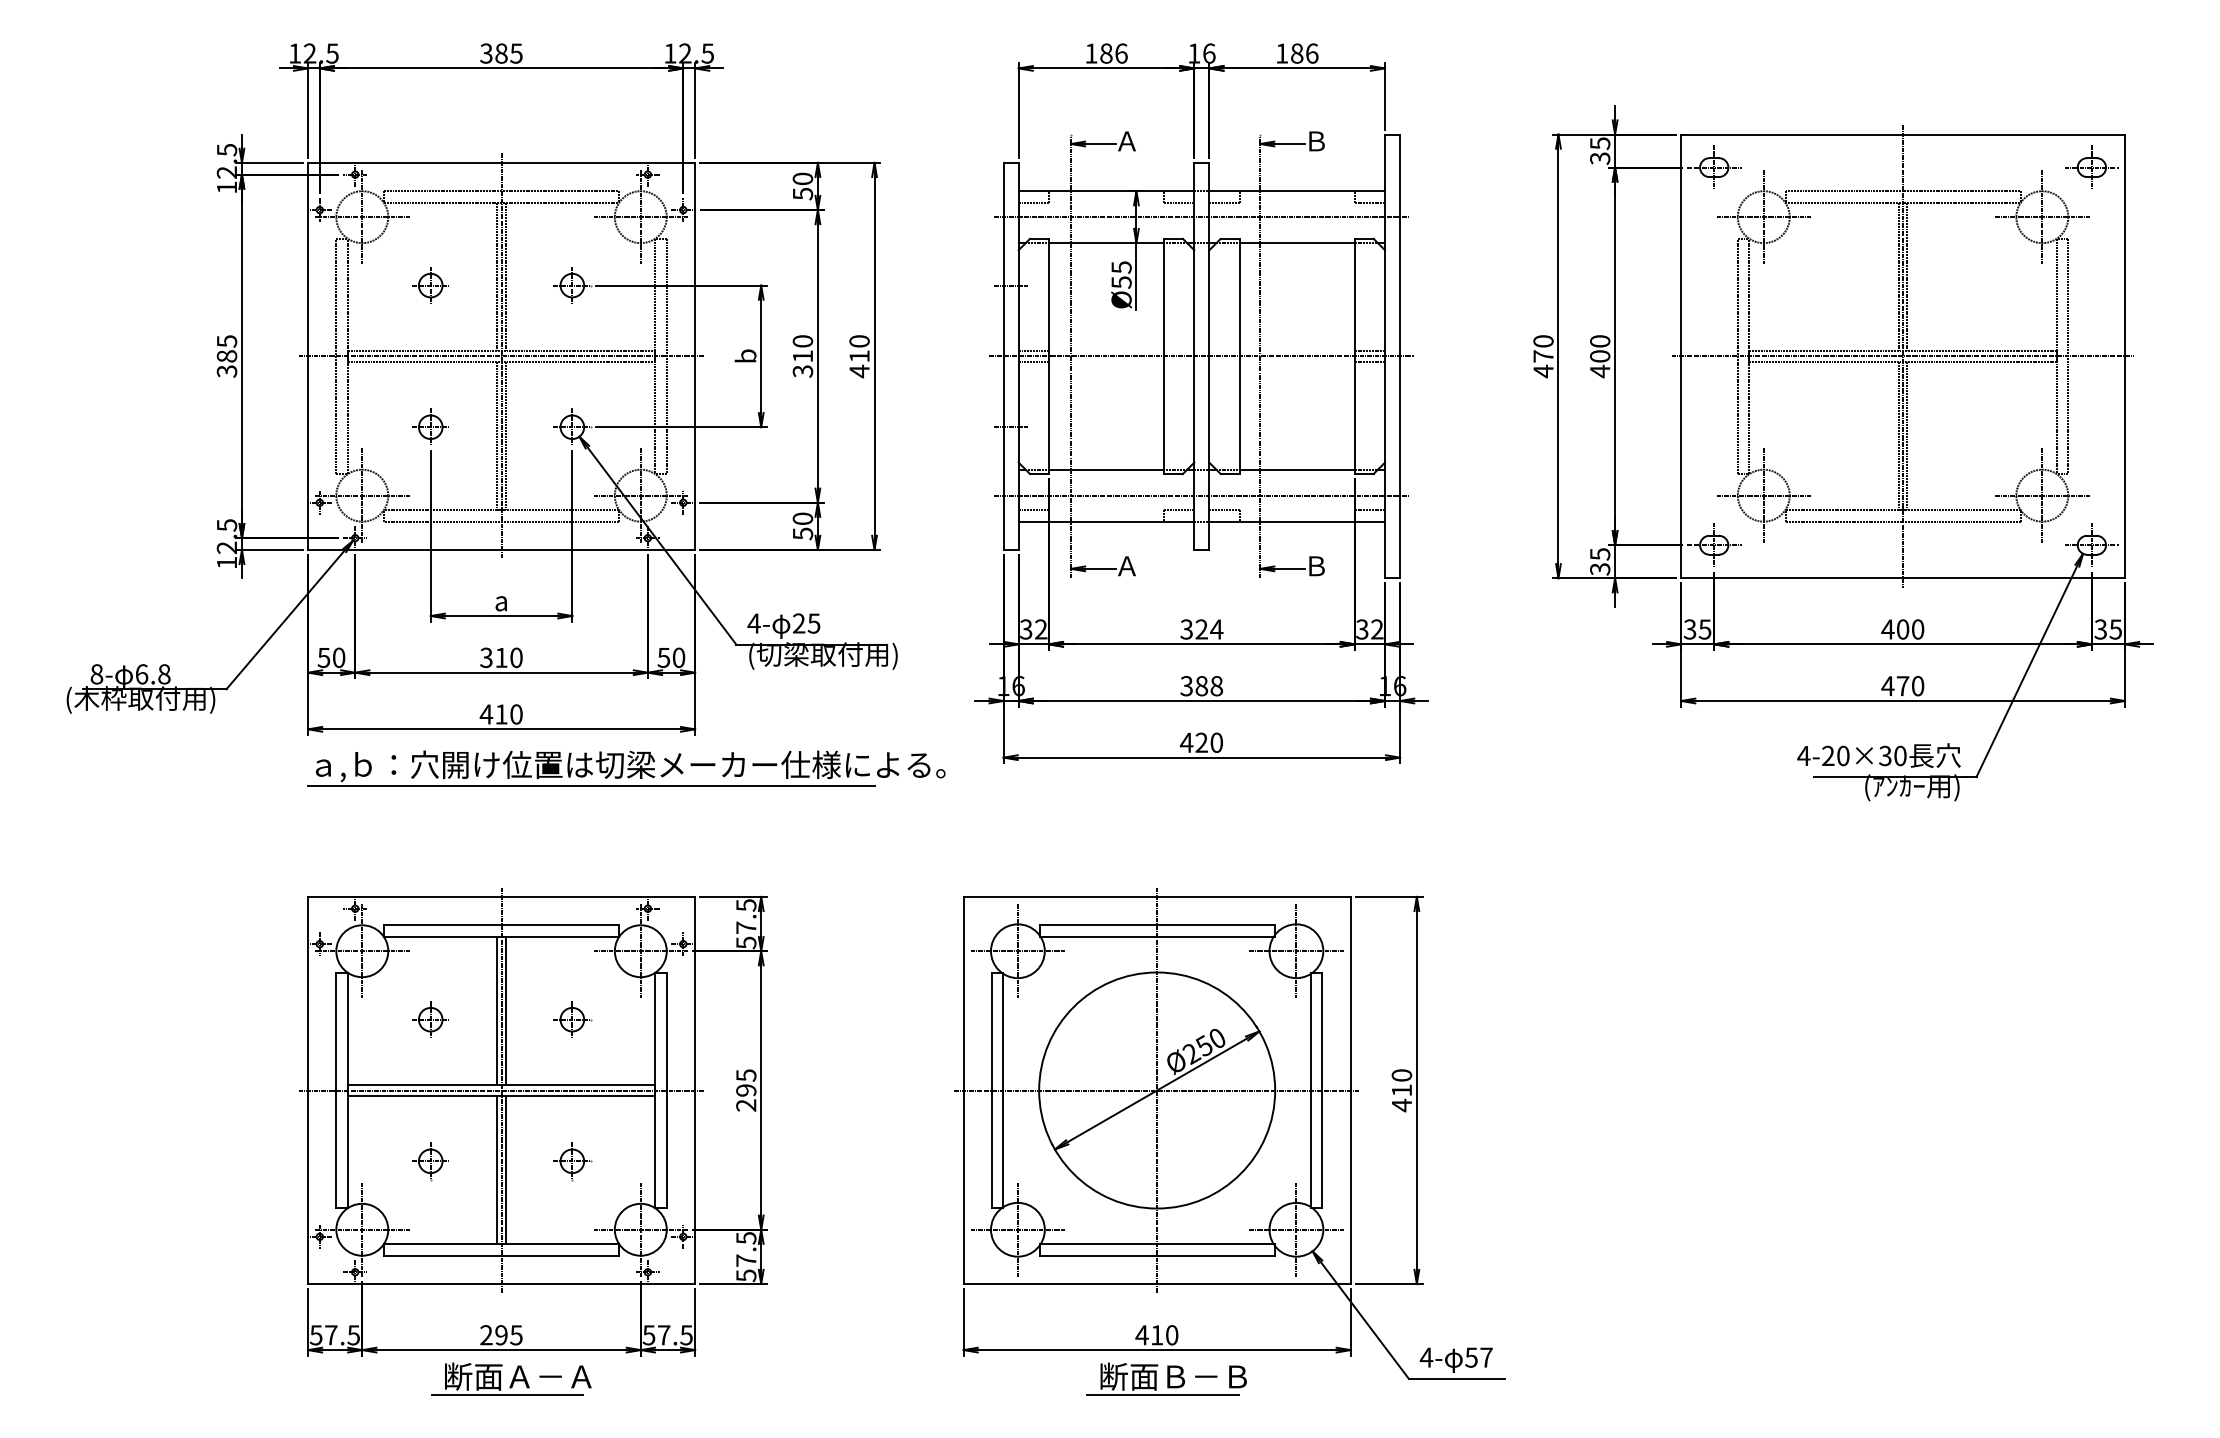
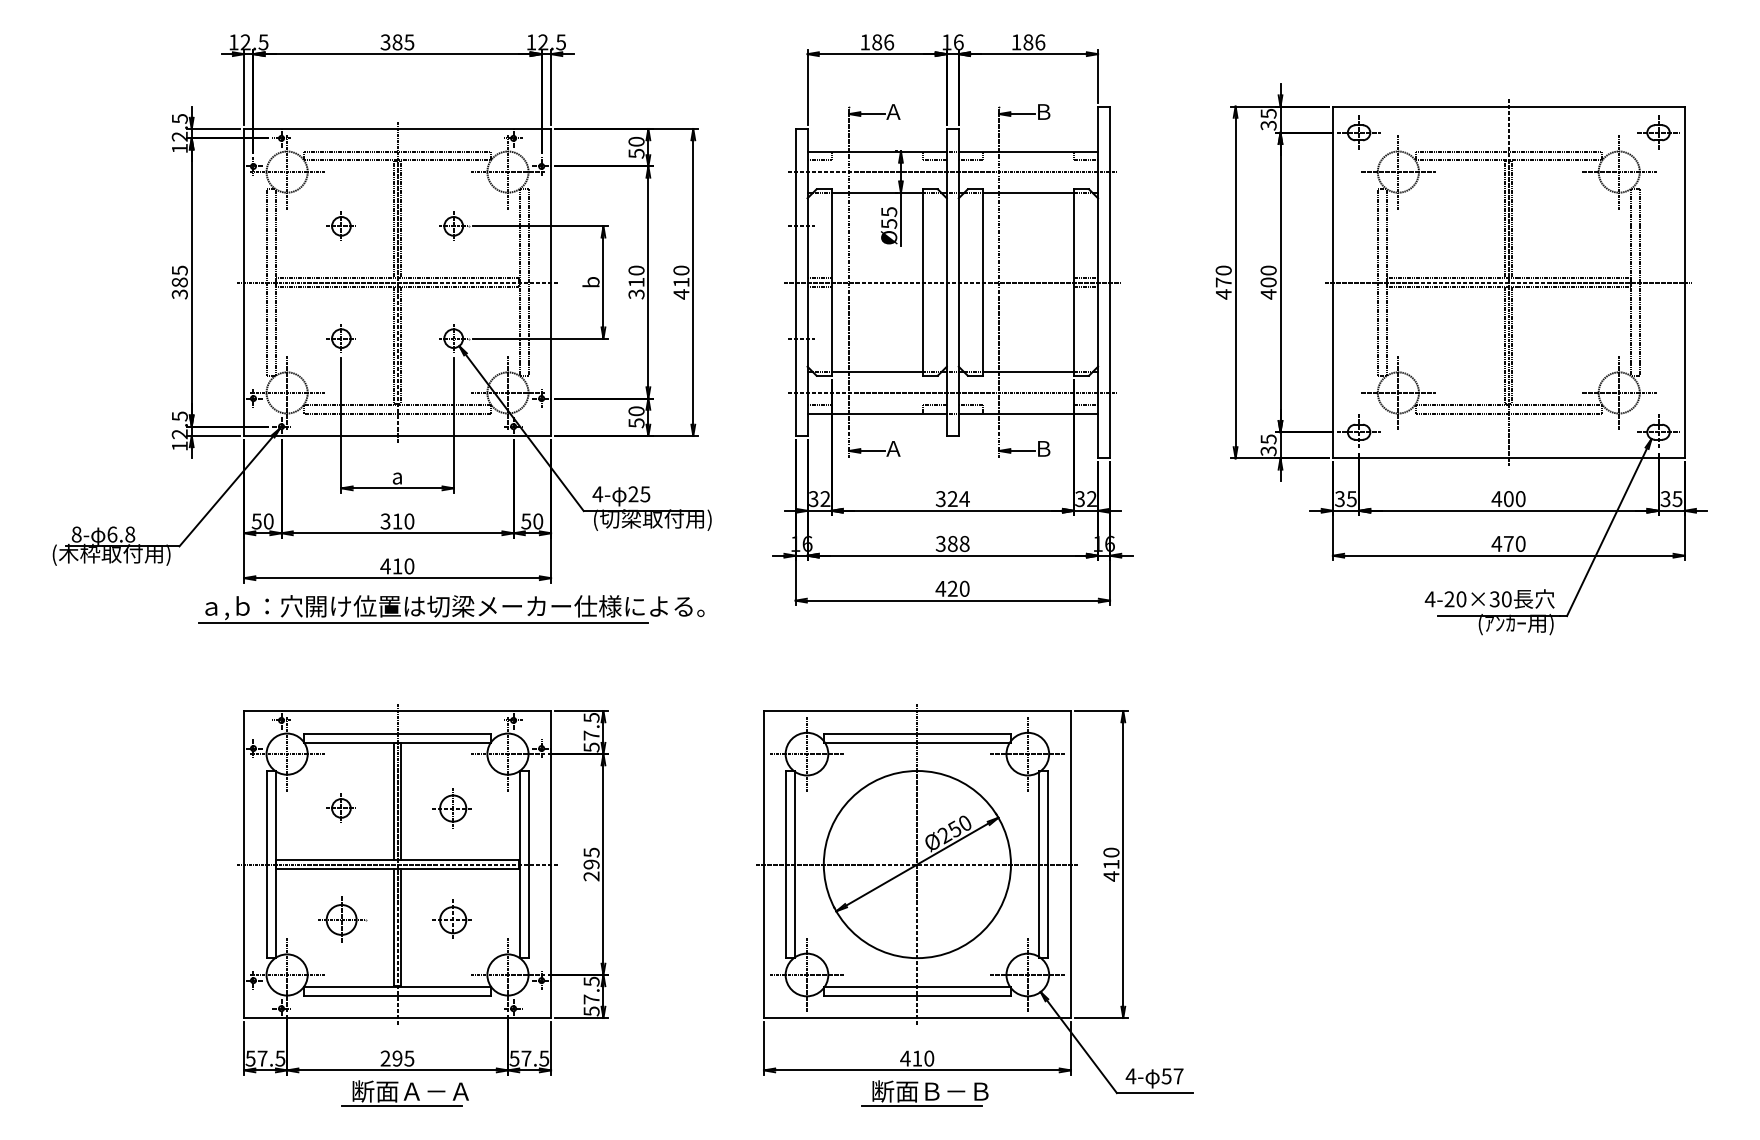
part: (626, 768) -> (451, 609), moved
part: (573, 1018) -> (454, 807), size x1.4
part: (429, 1162) -> (340, 921), size x1.6
part: (573, 1162) -> (454, 921), size x1.4

